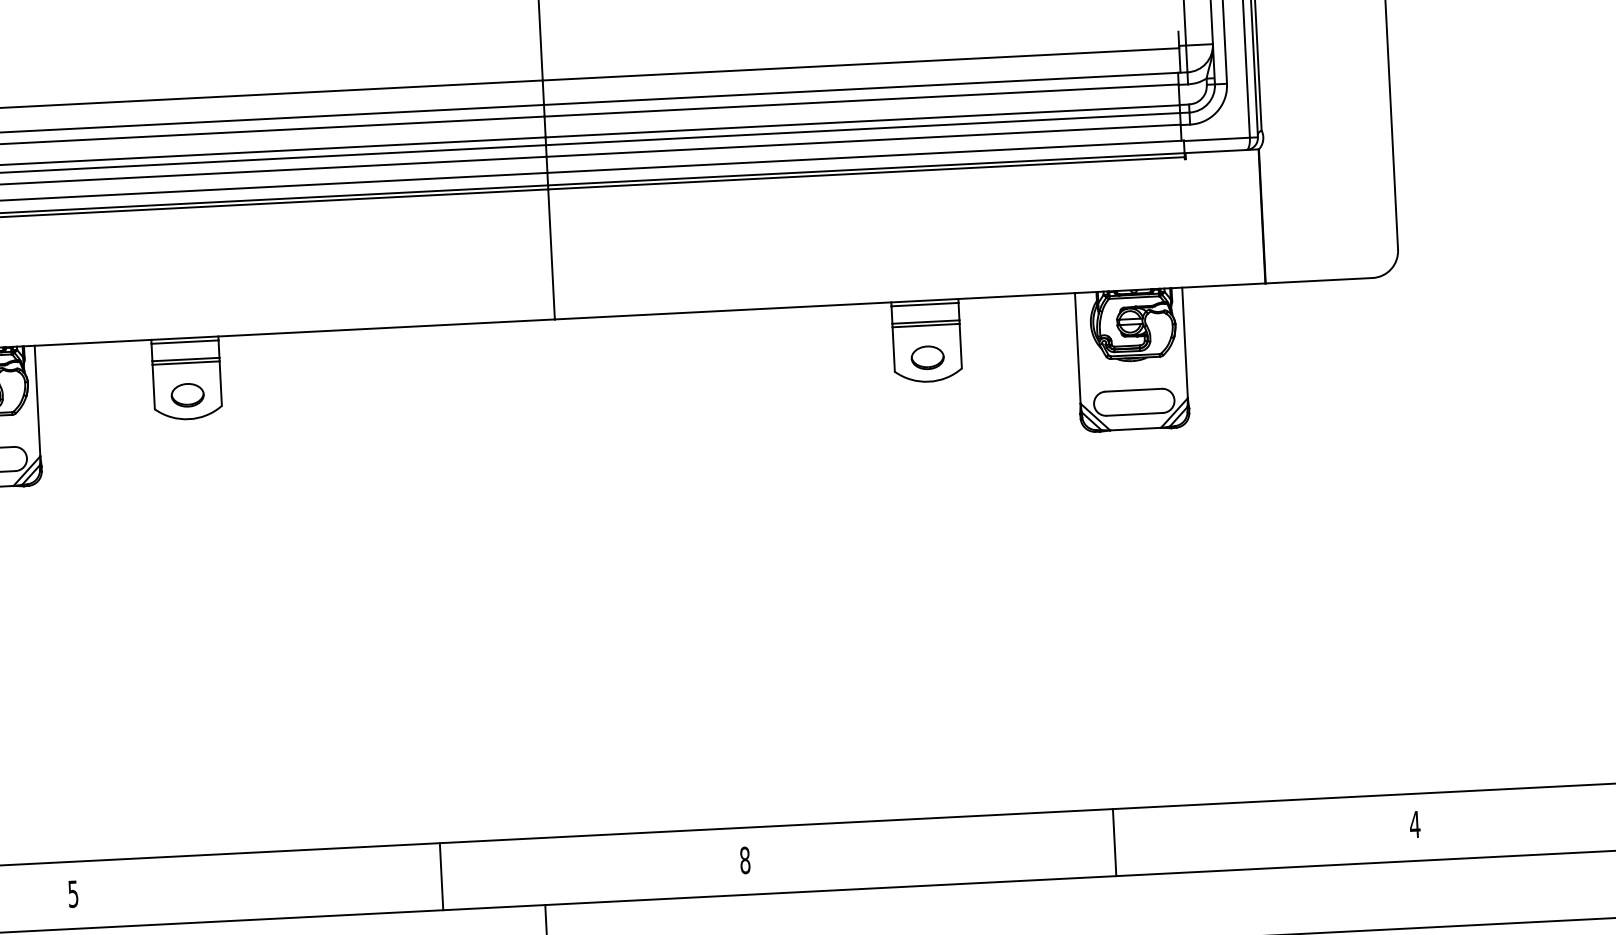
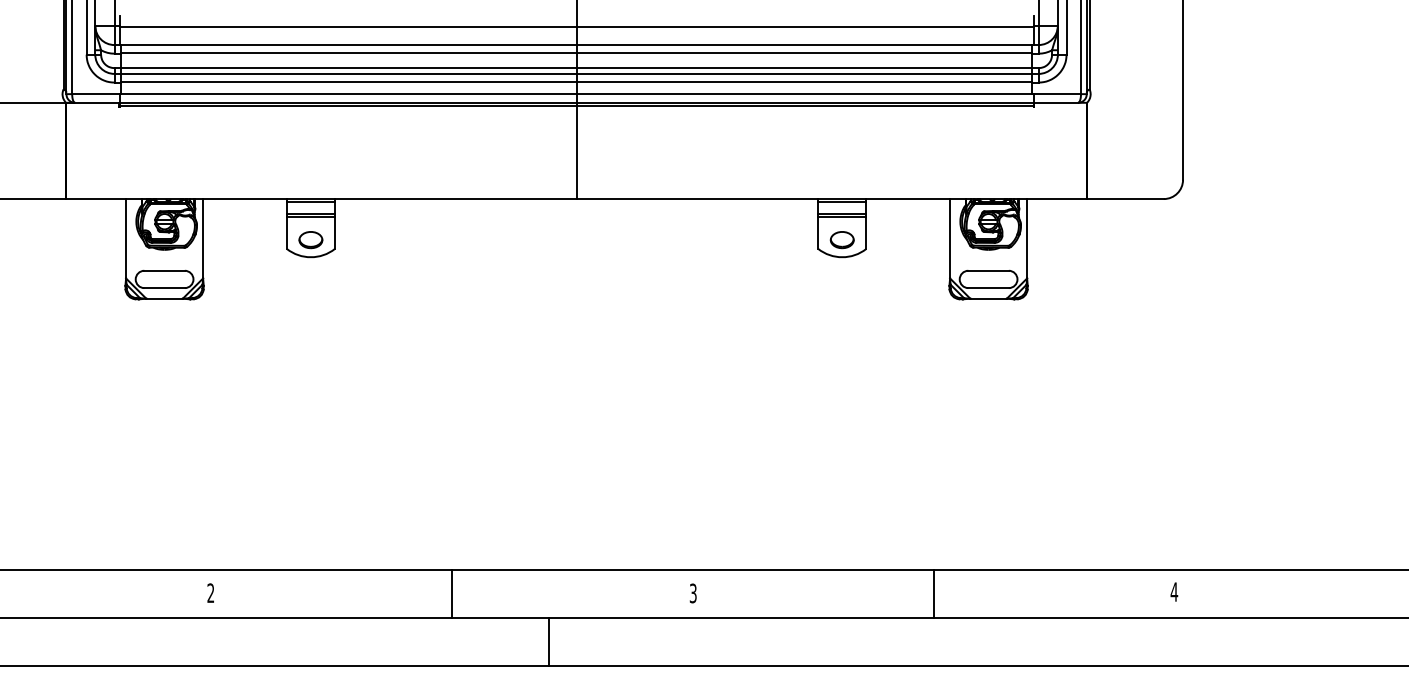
line: (1114, 843) -> (933, 594), moved
text: (744, 860) -> (692, 593), 8 -> 3
line: (441, 877) -> (452, 594), moved
text: (72, 894) -> (210, 593), 5 -> 2

